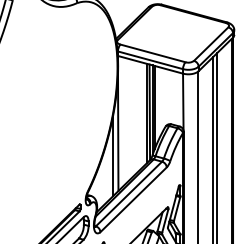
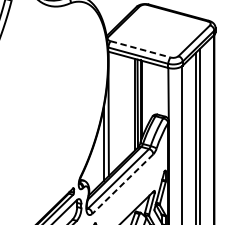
line: (152, 53) -> (140, 49), solid -> dashed
line: (133, 200) -> (122, 184), solid -> dashed

